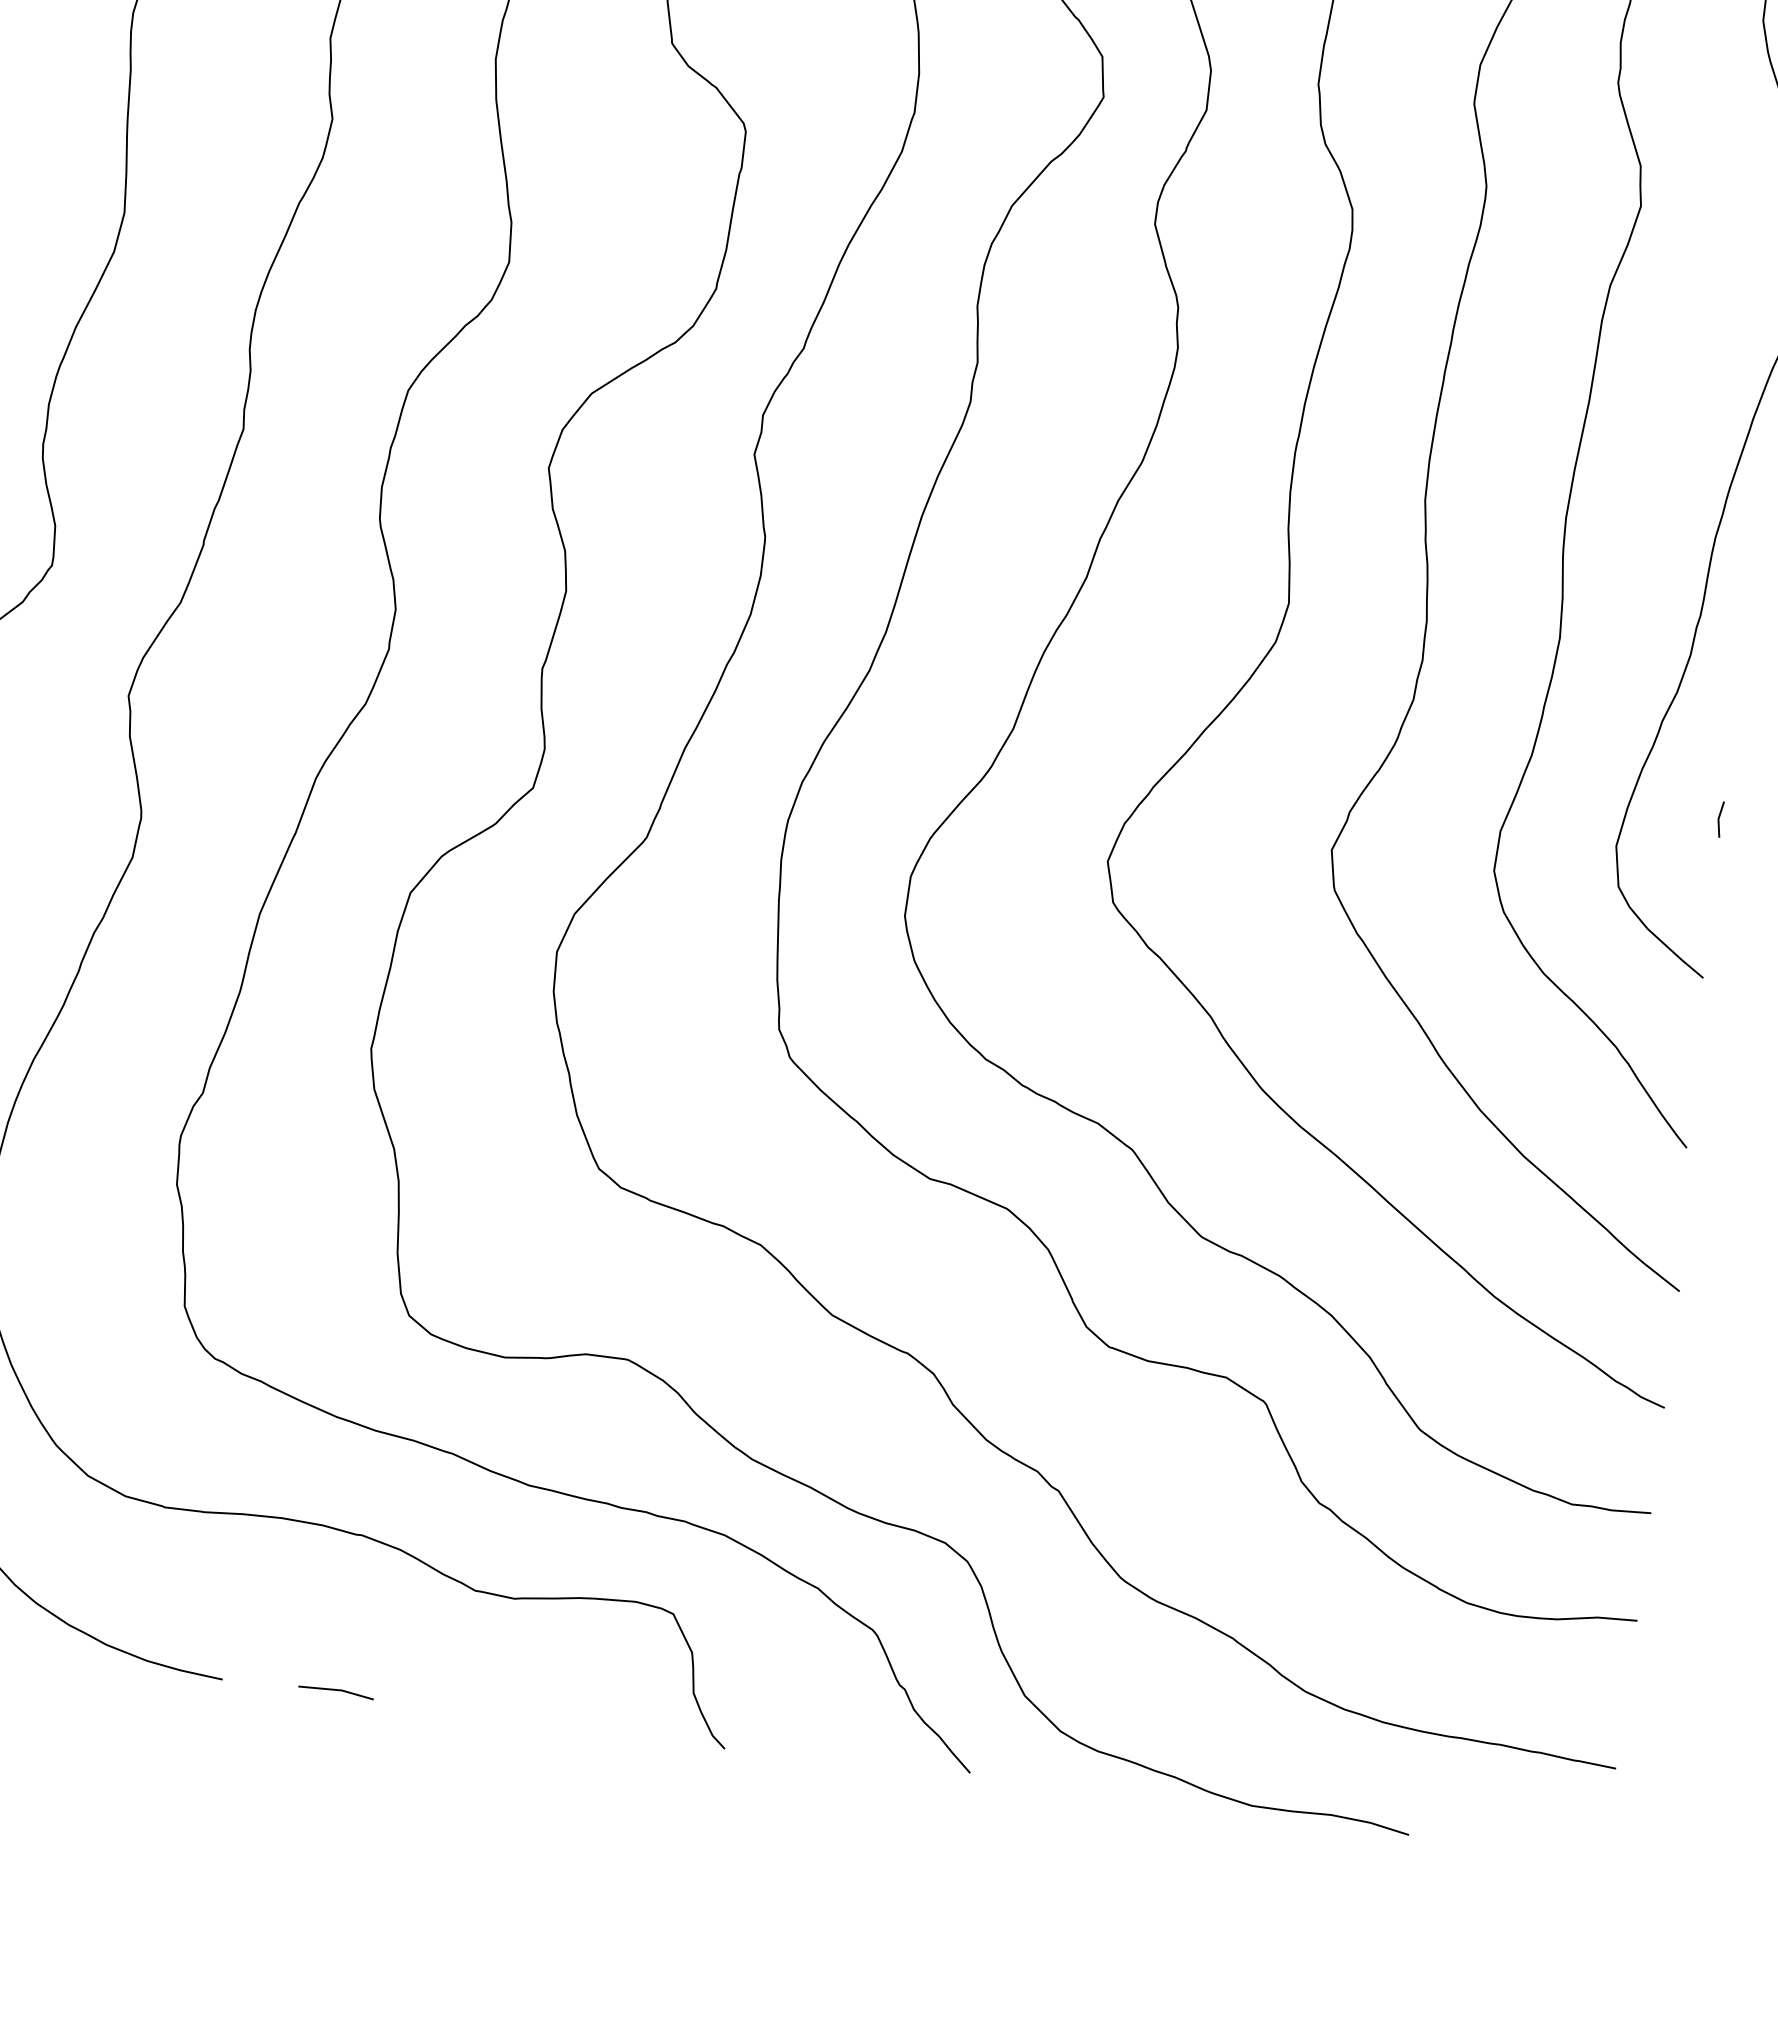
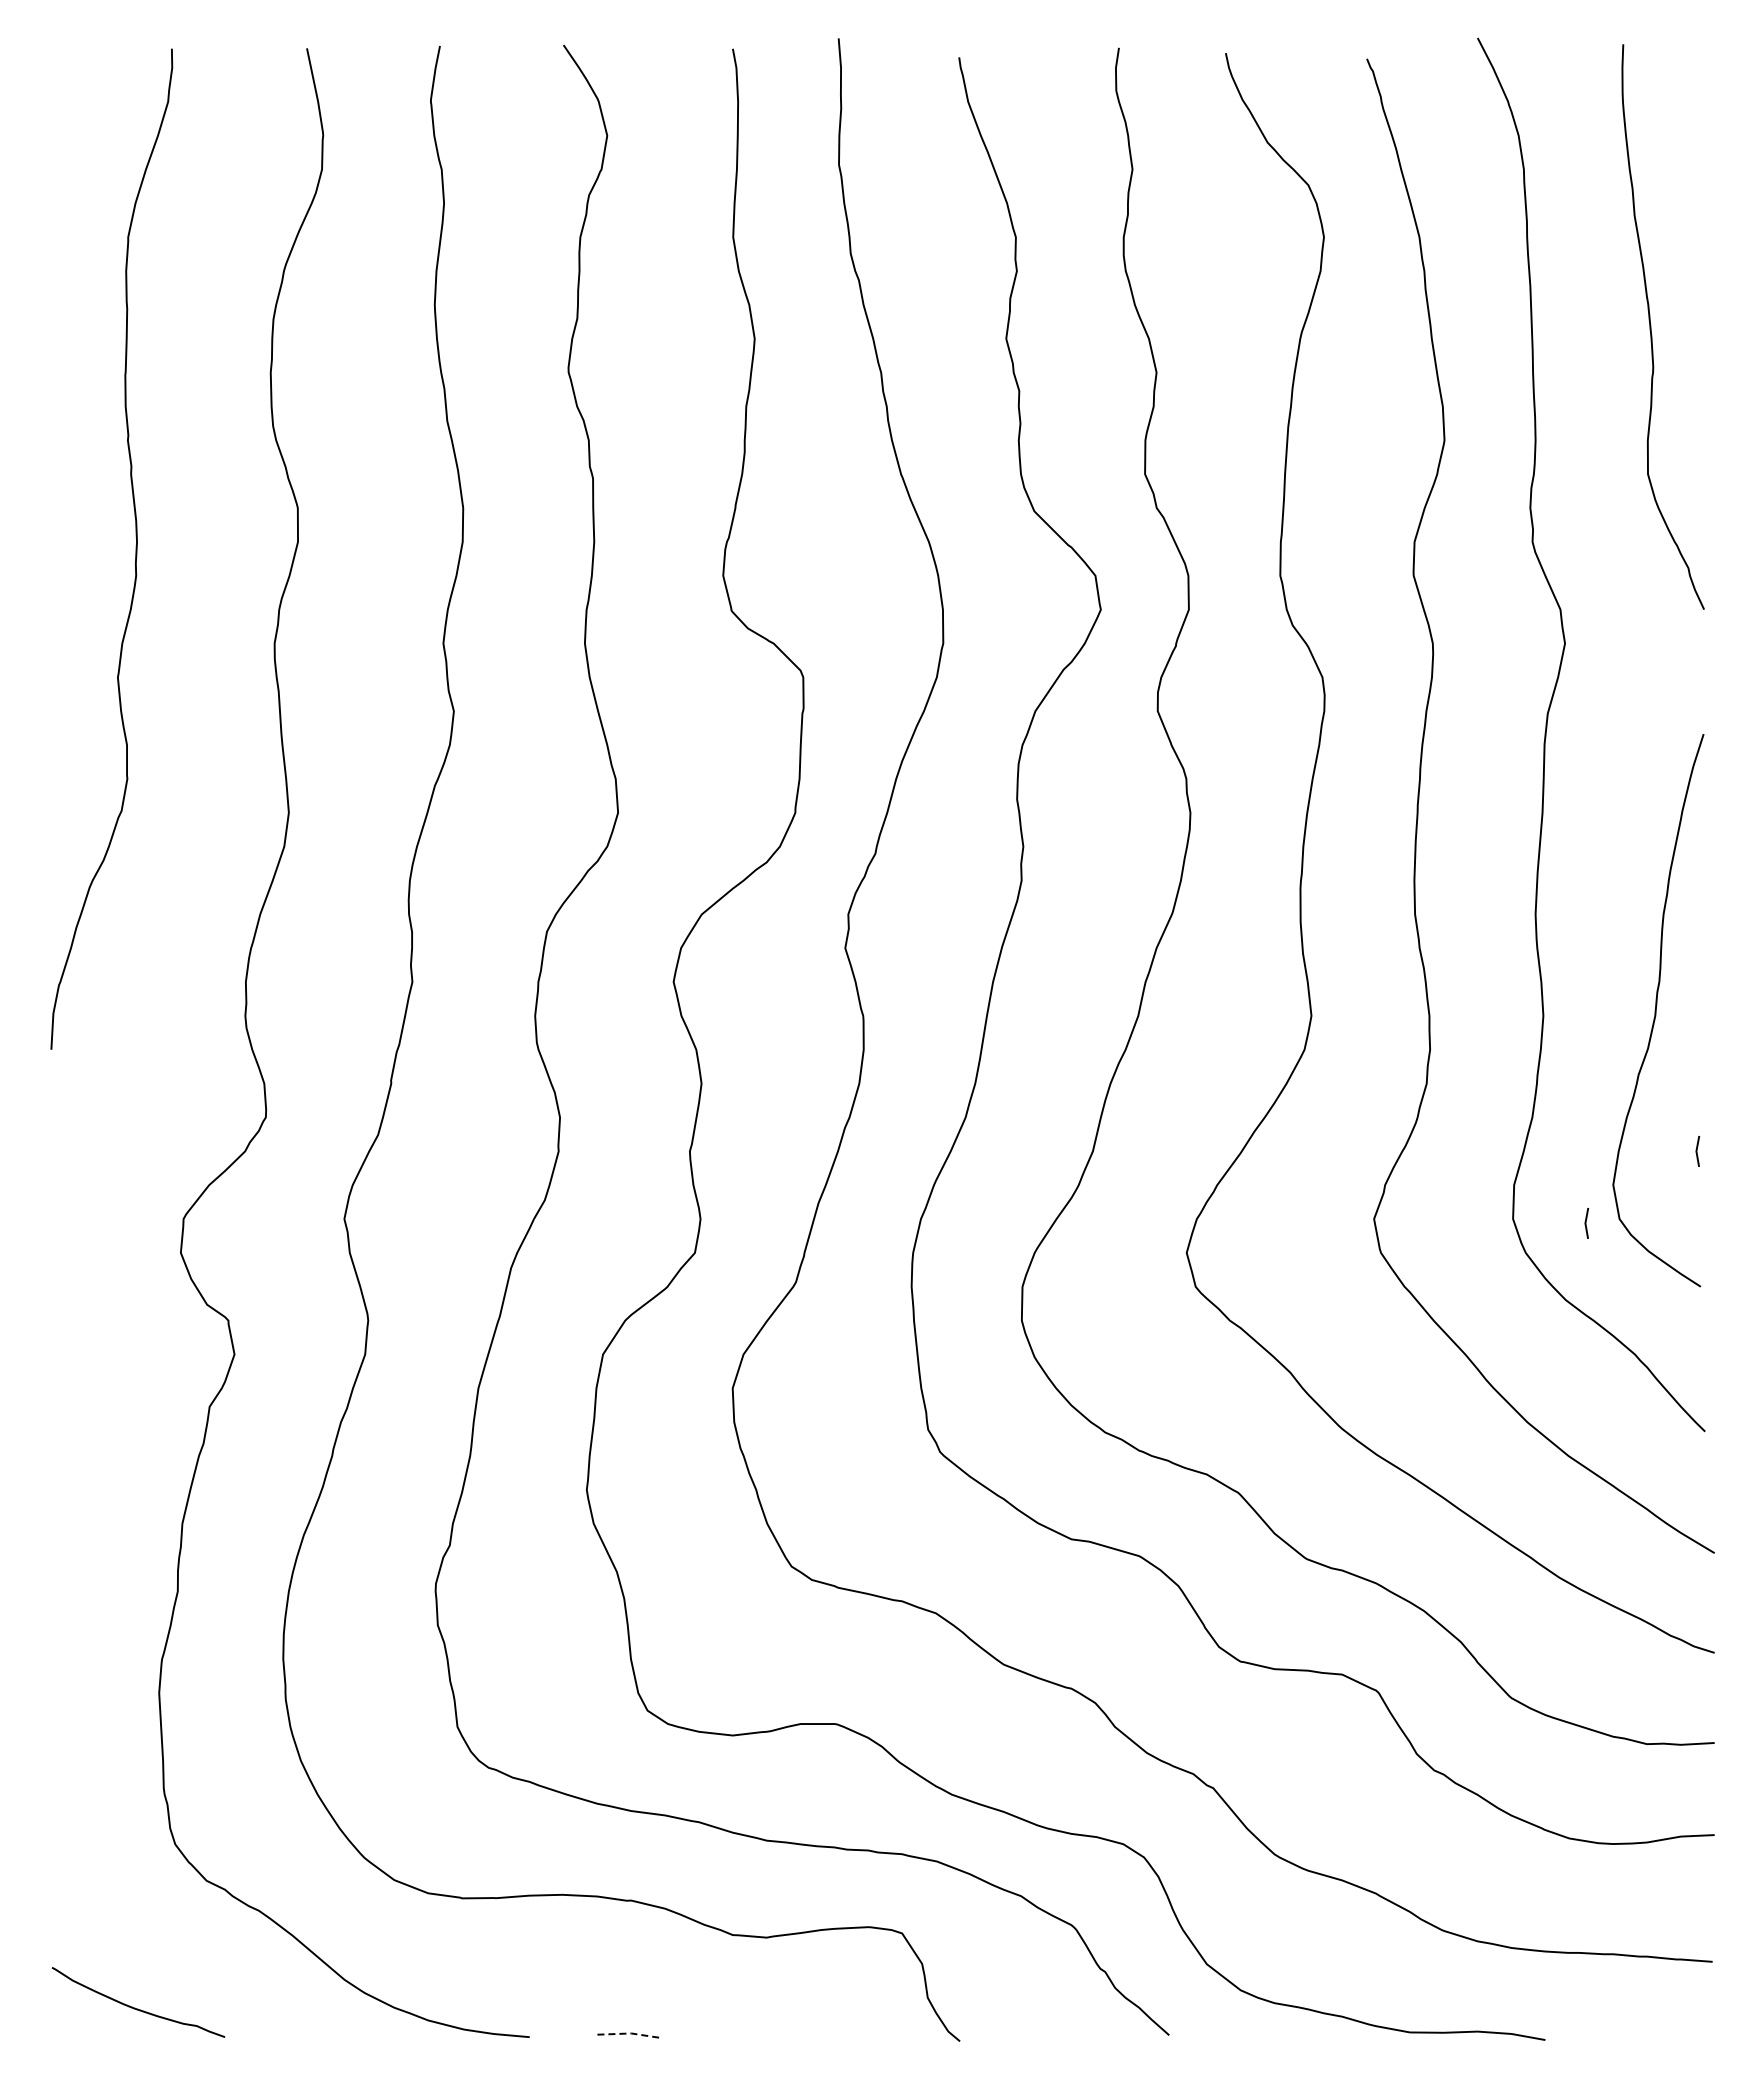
line: (1579, 887) -> (1586, 1223), added
line: (337, 1689) -> (627, 2033), solid -> dashed

